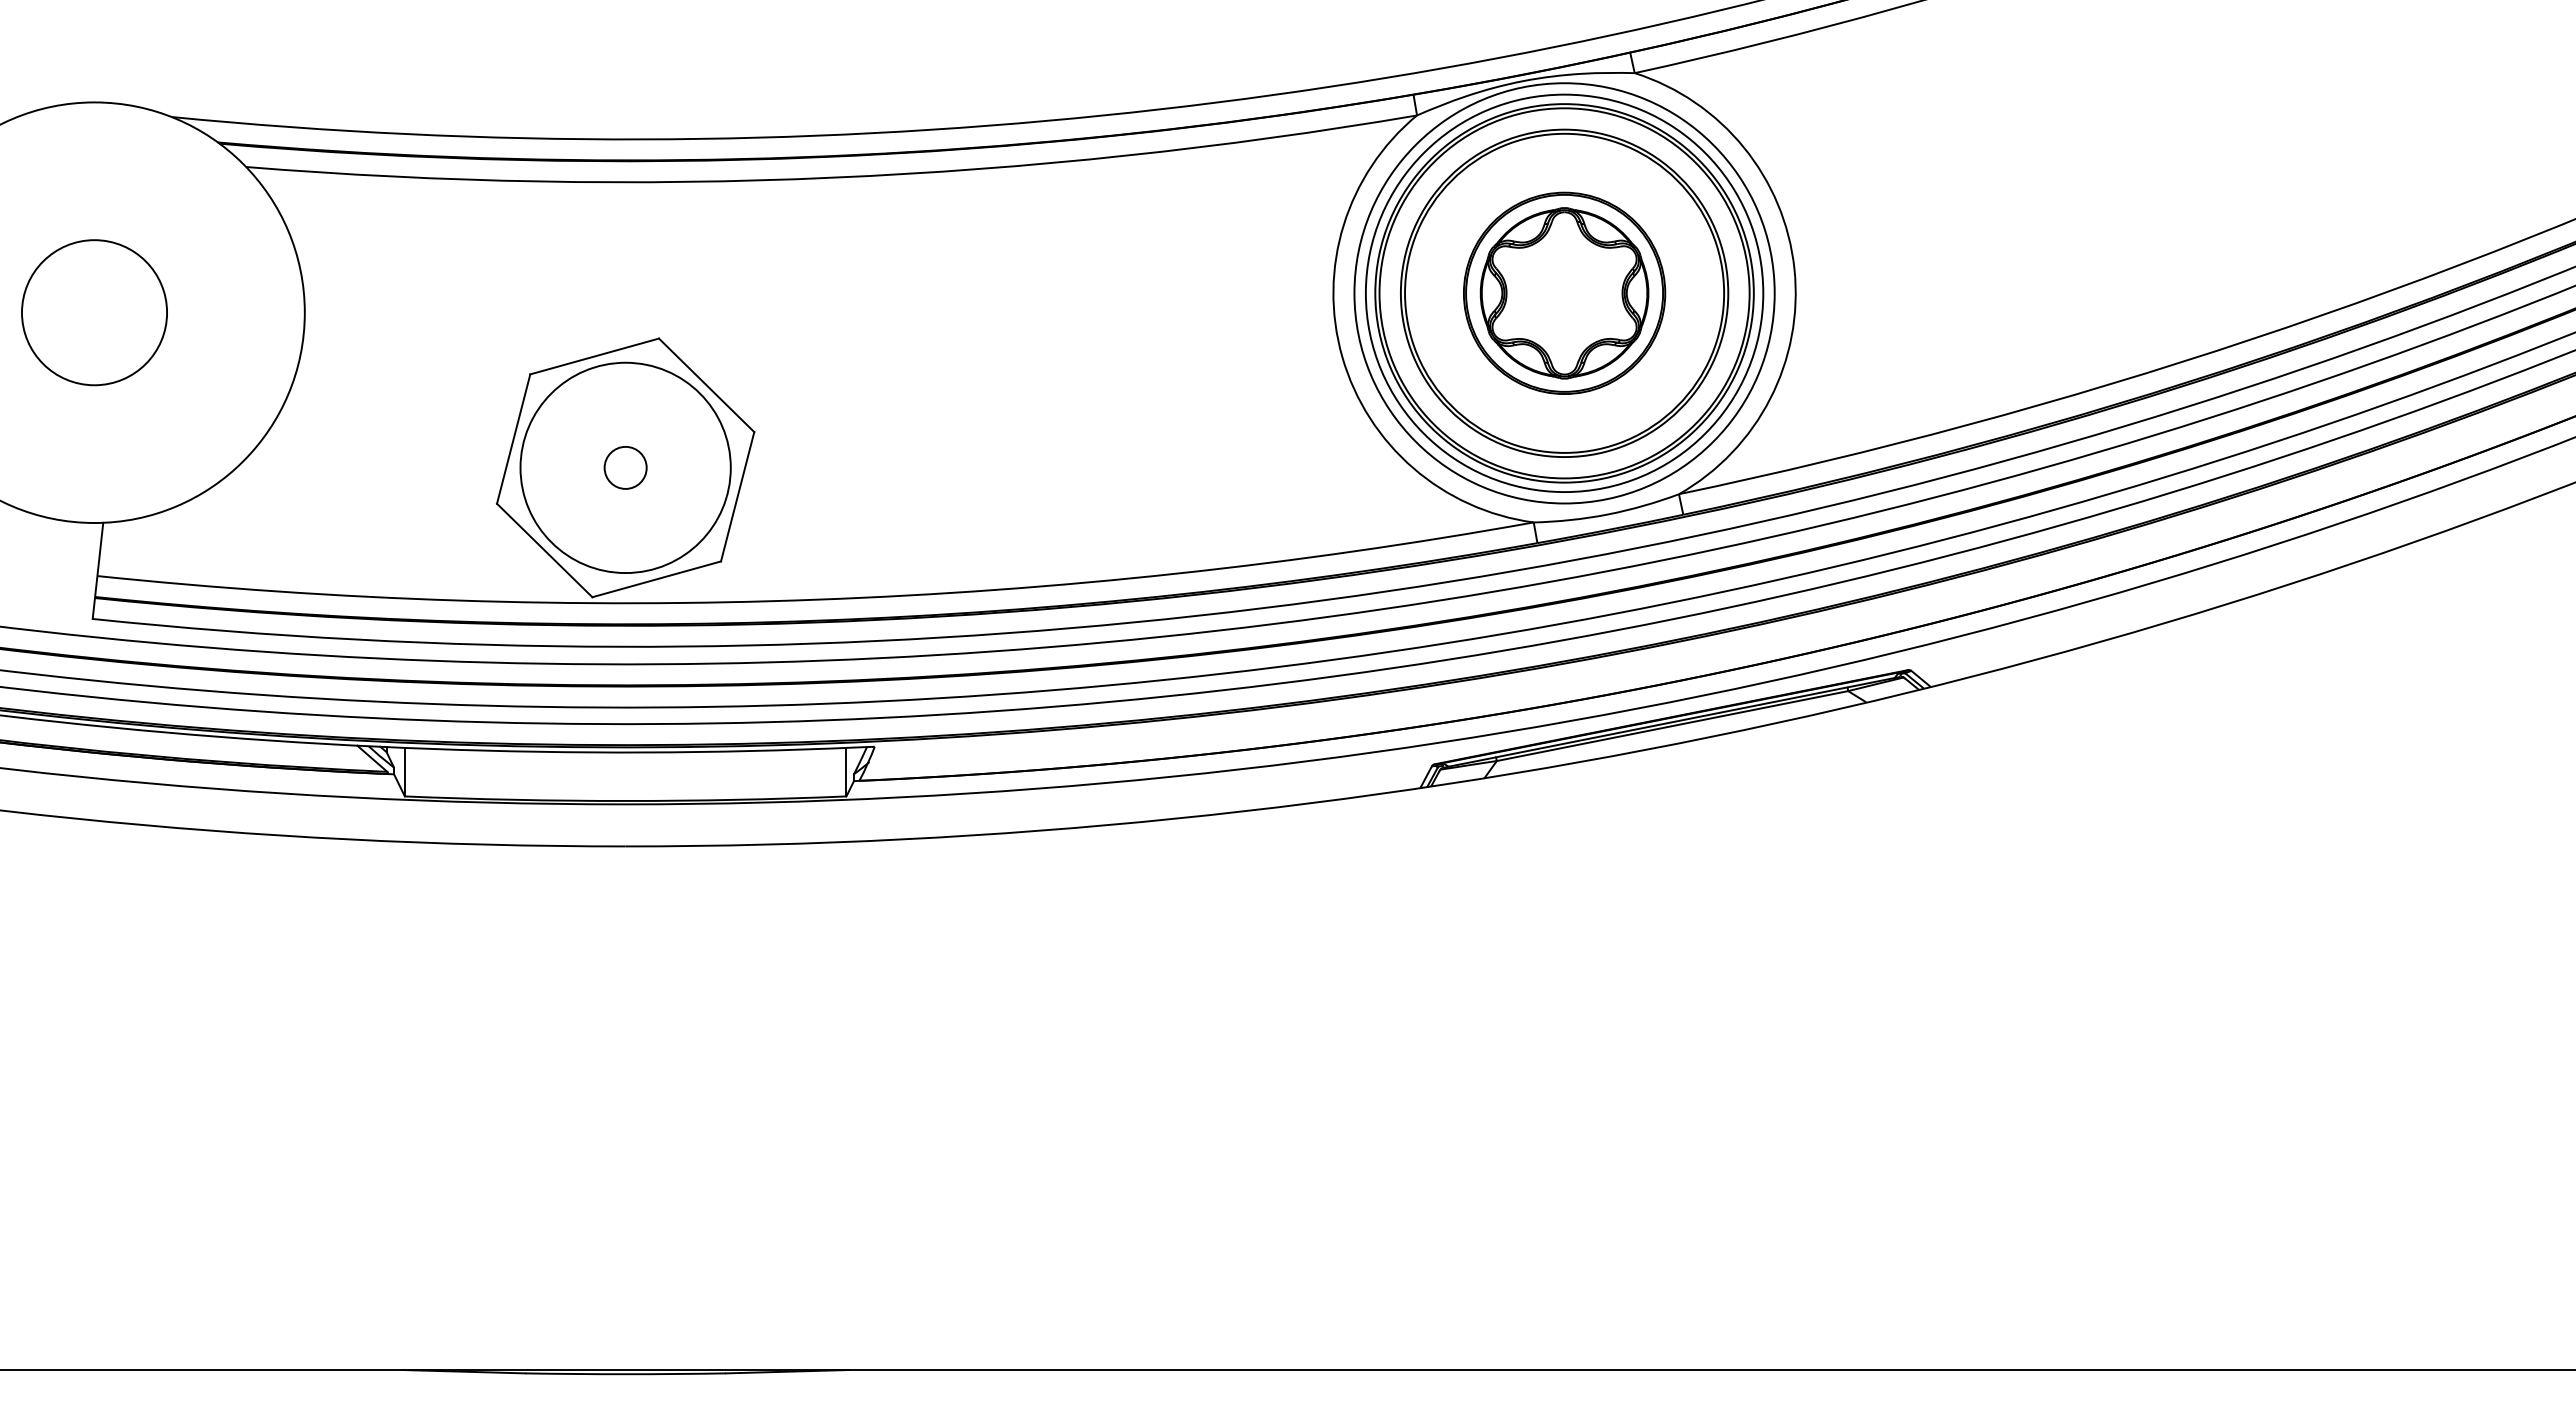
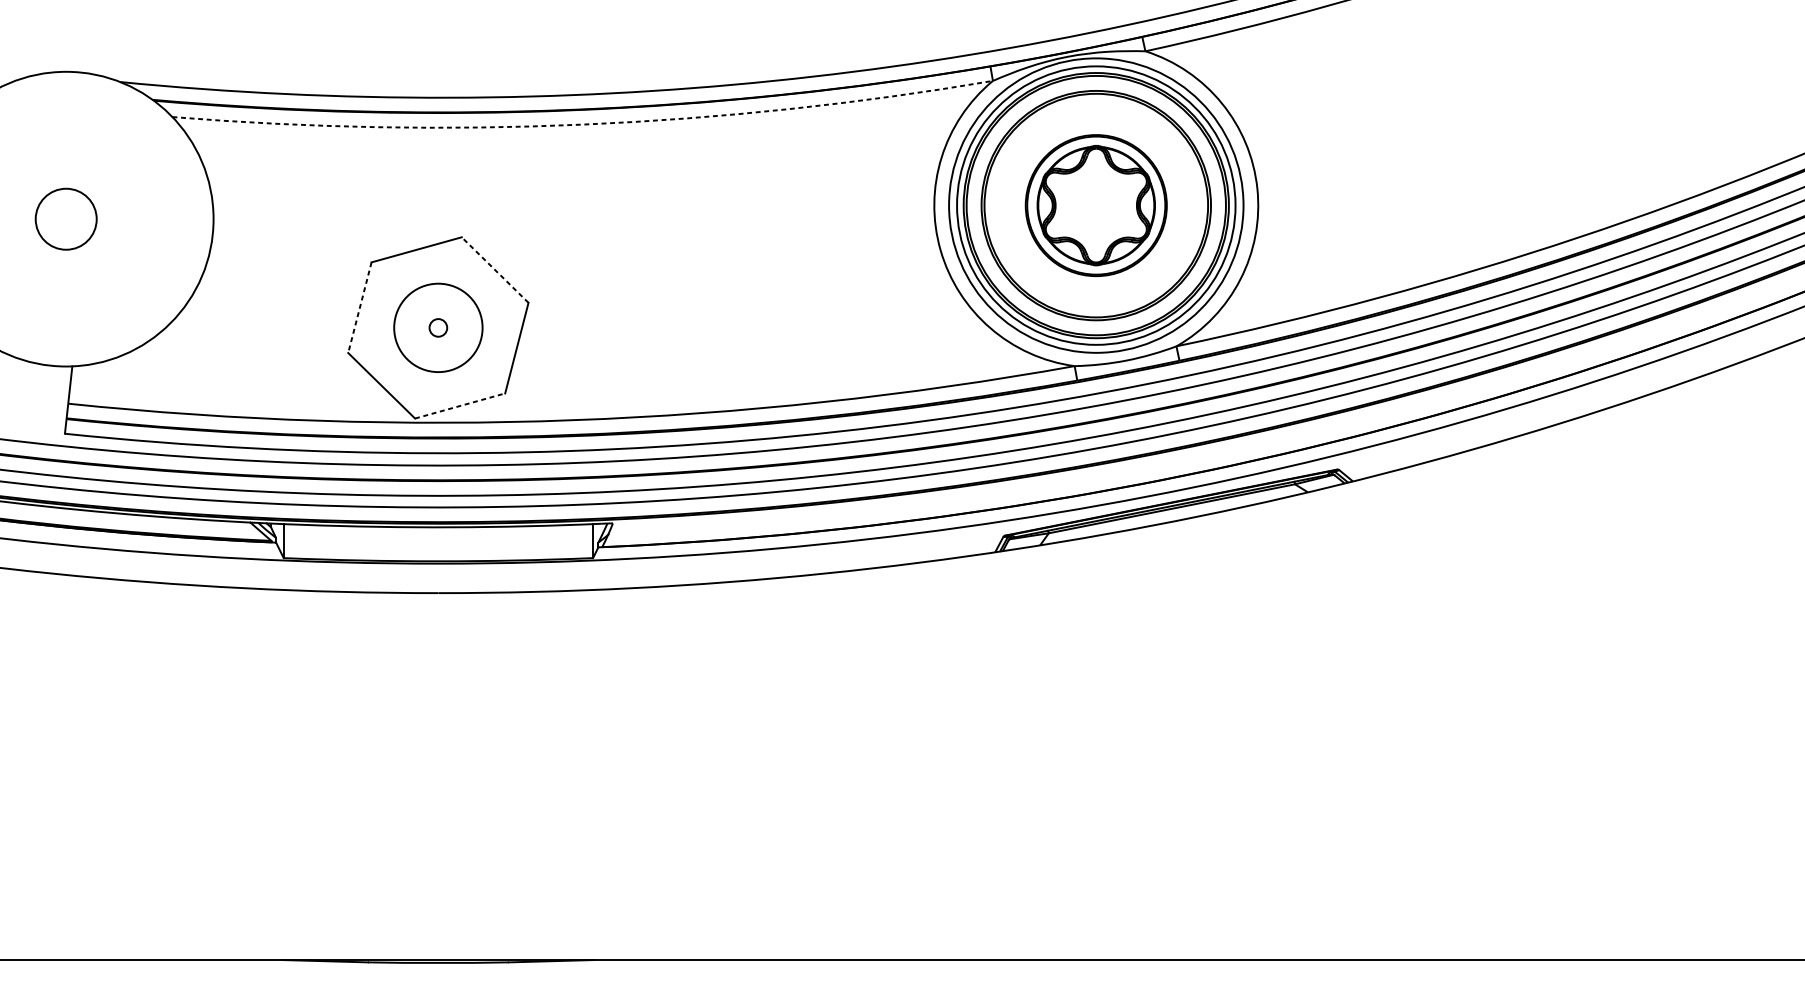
arc: (833, 177) -> (584, 124), solid -> dashed
circle: (94, 312) -> (66, 219), size x0.6
line: (706, 385) -> (495, 270), solid -> dashed
line: (513, 439) -> (359, 308), solid -> dashed
circle: (625, 467) -> (438, 327), size x0.6
circle: (625, 467) -> (438, 327), size x0.6
line: (656, 579) -> (460, 406), solid -> dashed

